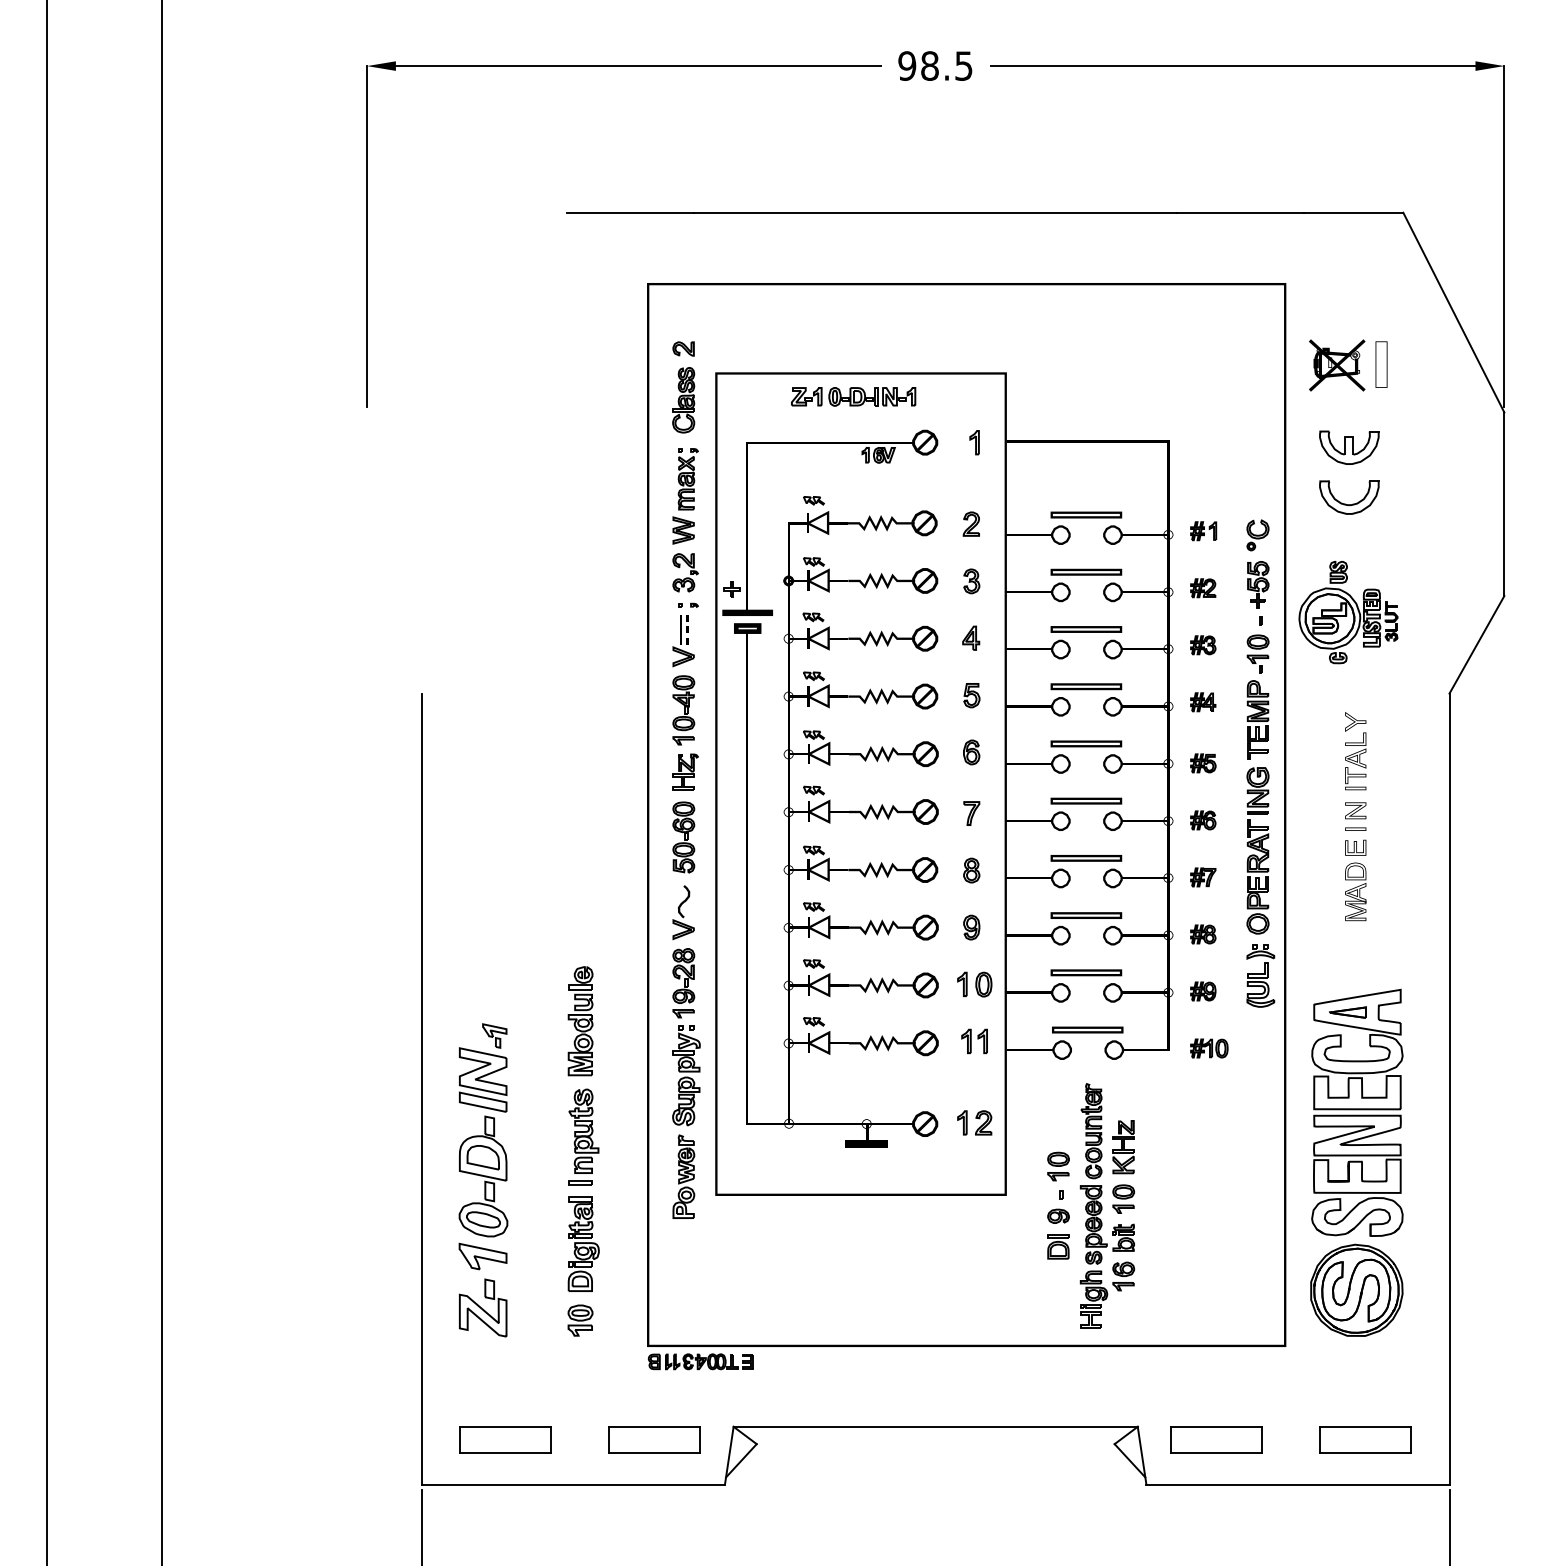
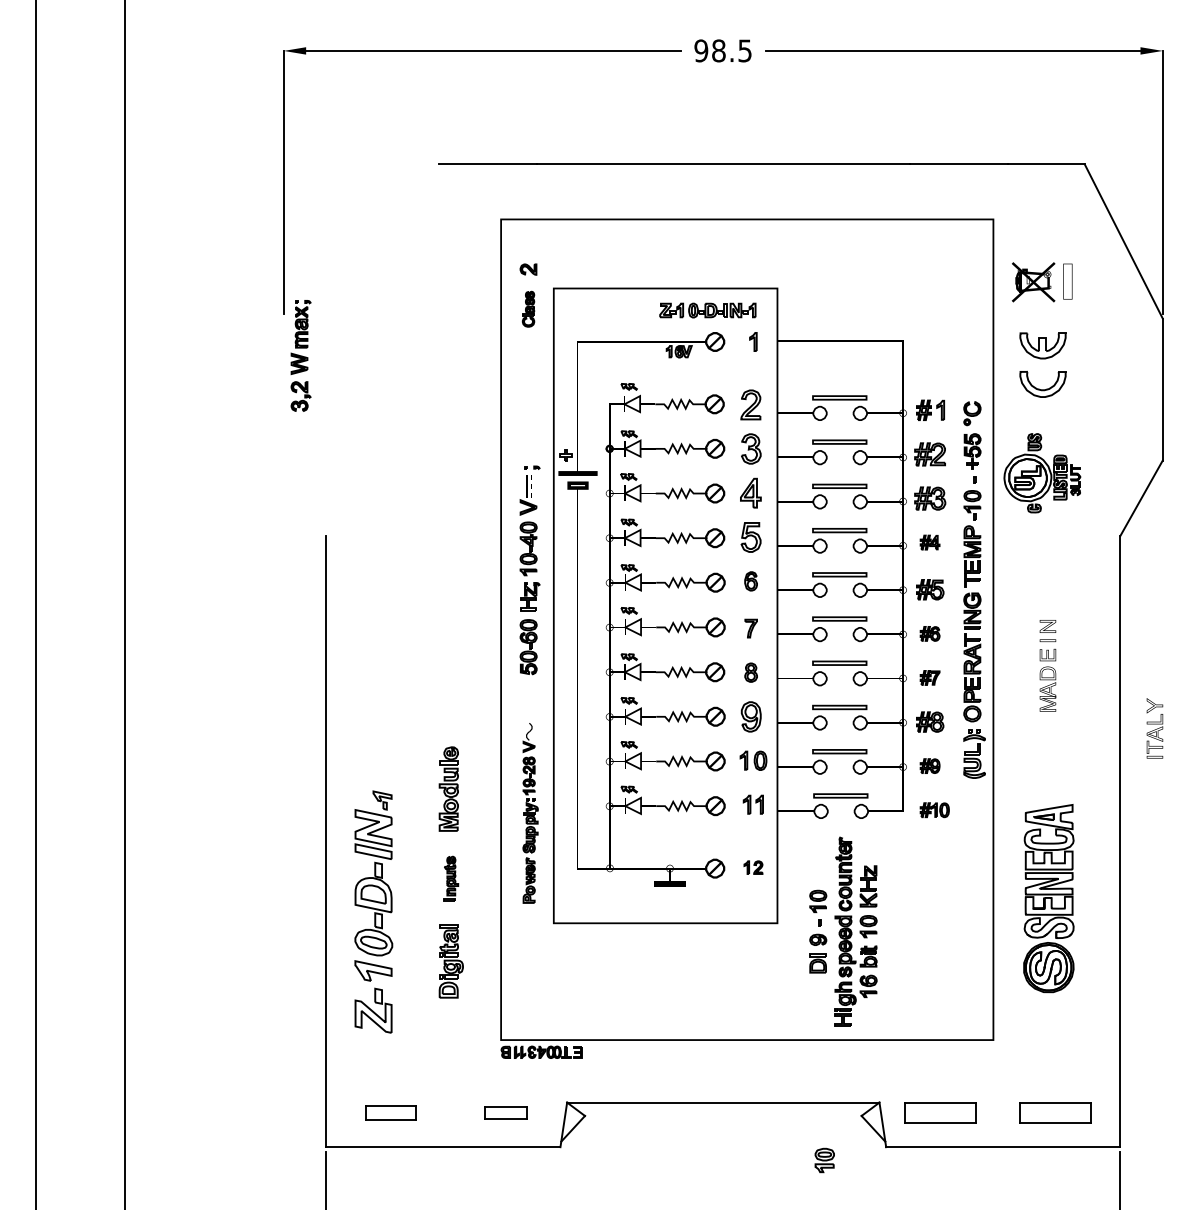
part: (853, 396) -> (707, 310), moved
part: (683, 400) -> (528, 309), size x0.7
part: (684, 519) -> (300, 355), moved
part: (970, 523) -> (750, 404), size x1.6
part: (1202, 531) -> (929, 410), size x1.4
part: (970, 581) -> (750, 449), size x1.6
part: (1202, 588) -> (929, 454), size x1.6
part: (970, 637) -> (750, 492), size x1.6
part: (1202, 645) -> (929, 498), size x1.6
part: (972, 695) -> (751, 537), size x1.6
part: (1355, 751) -> (1154, 728), moved
part: (1202, 762) -> (929, 589), size x1.4
part: (970, 927) -> (750, 716), size x1.6
part: (1202, 933) -> (929, 721), size x1.4
part: (686, 1052) -> (530, 813), size x0.7
part: (974, 1122) -> (753, 867), size x0.7
part: (584, 1136) -> (451, 878), size x0.6
part: (1356, 1162) -> (1048, 898), size x0.7
part: (580, 1320) -> (824, 1160), moved
part: (505, 1439) -> (390, 1112), size x0.7
part: (653, 1439) -> (505, 1112), size x0.6

